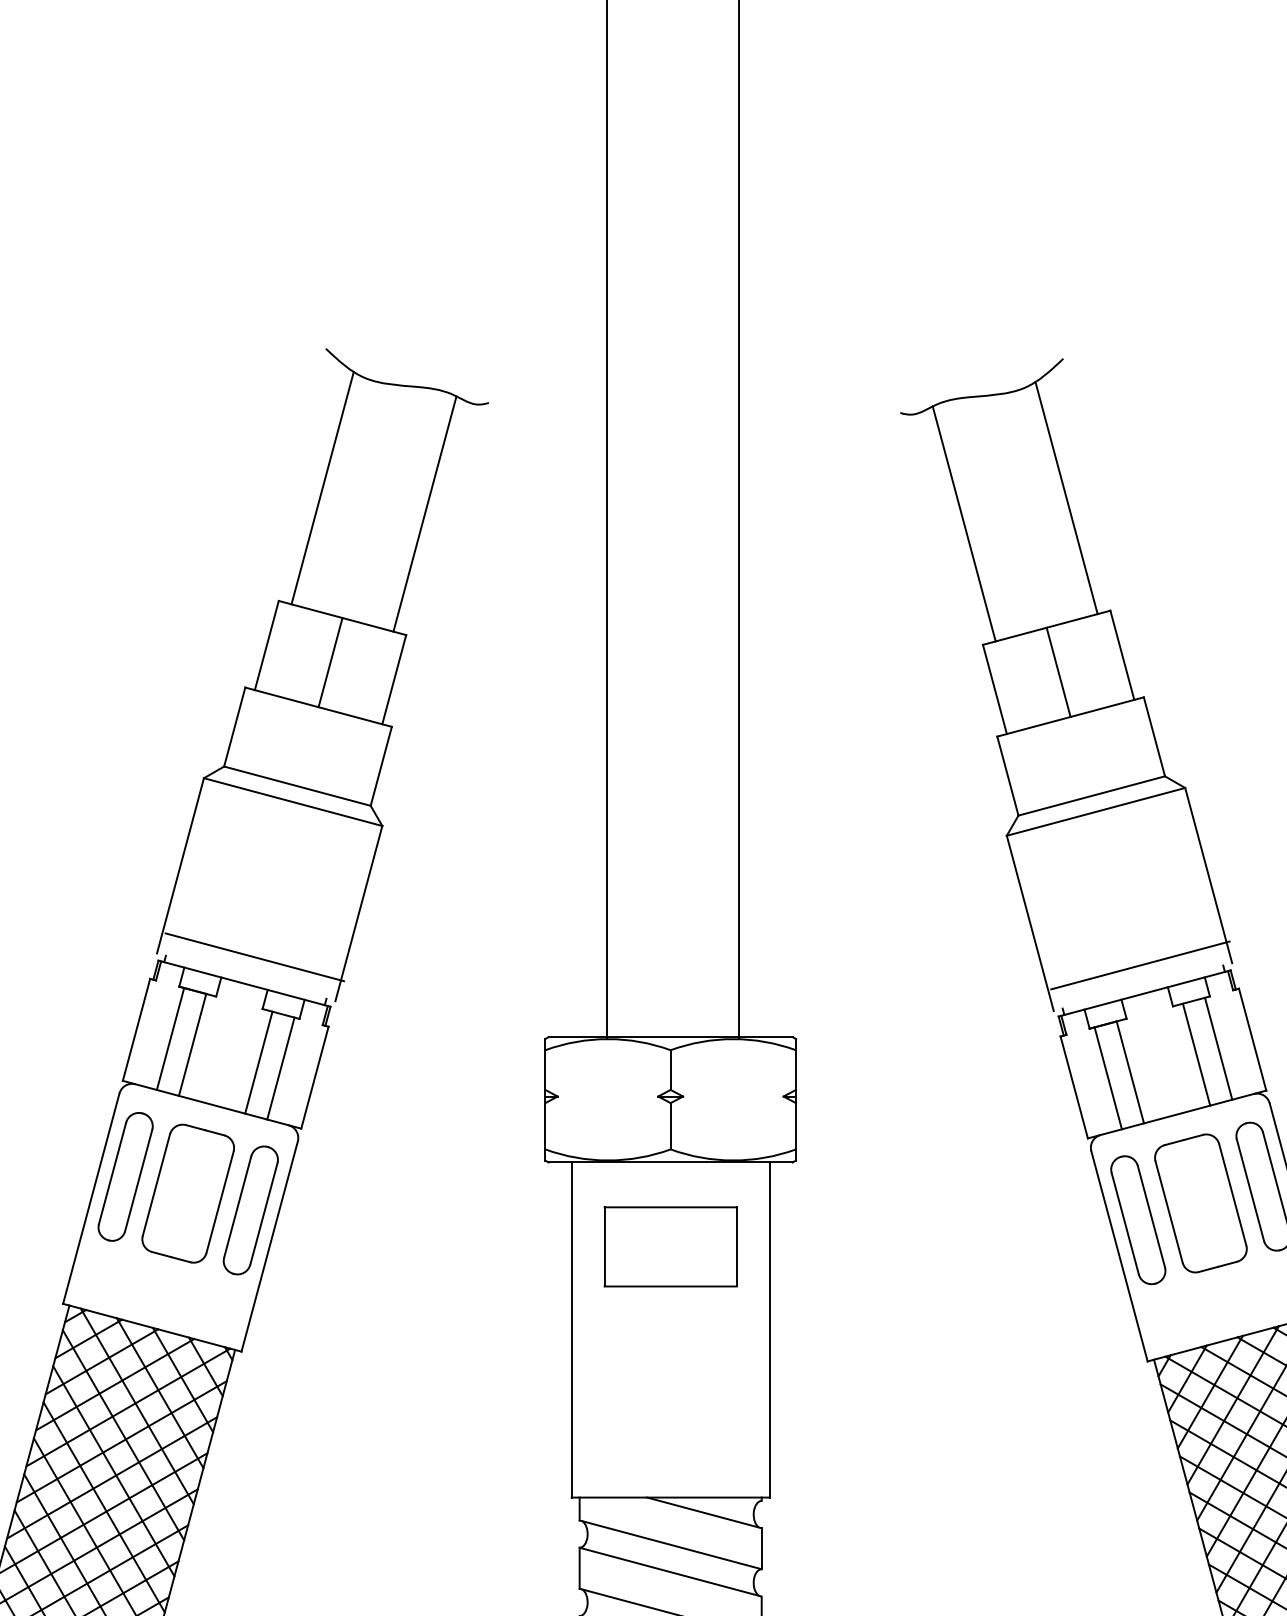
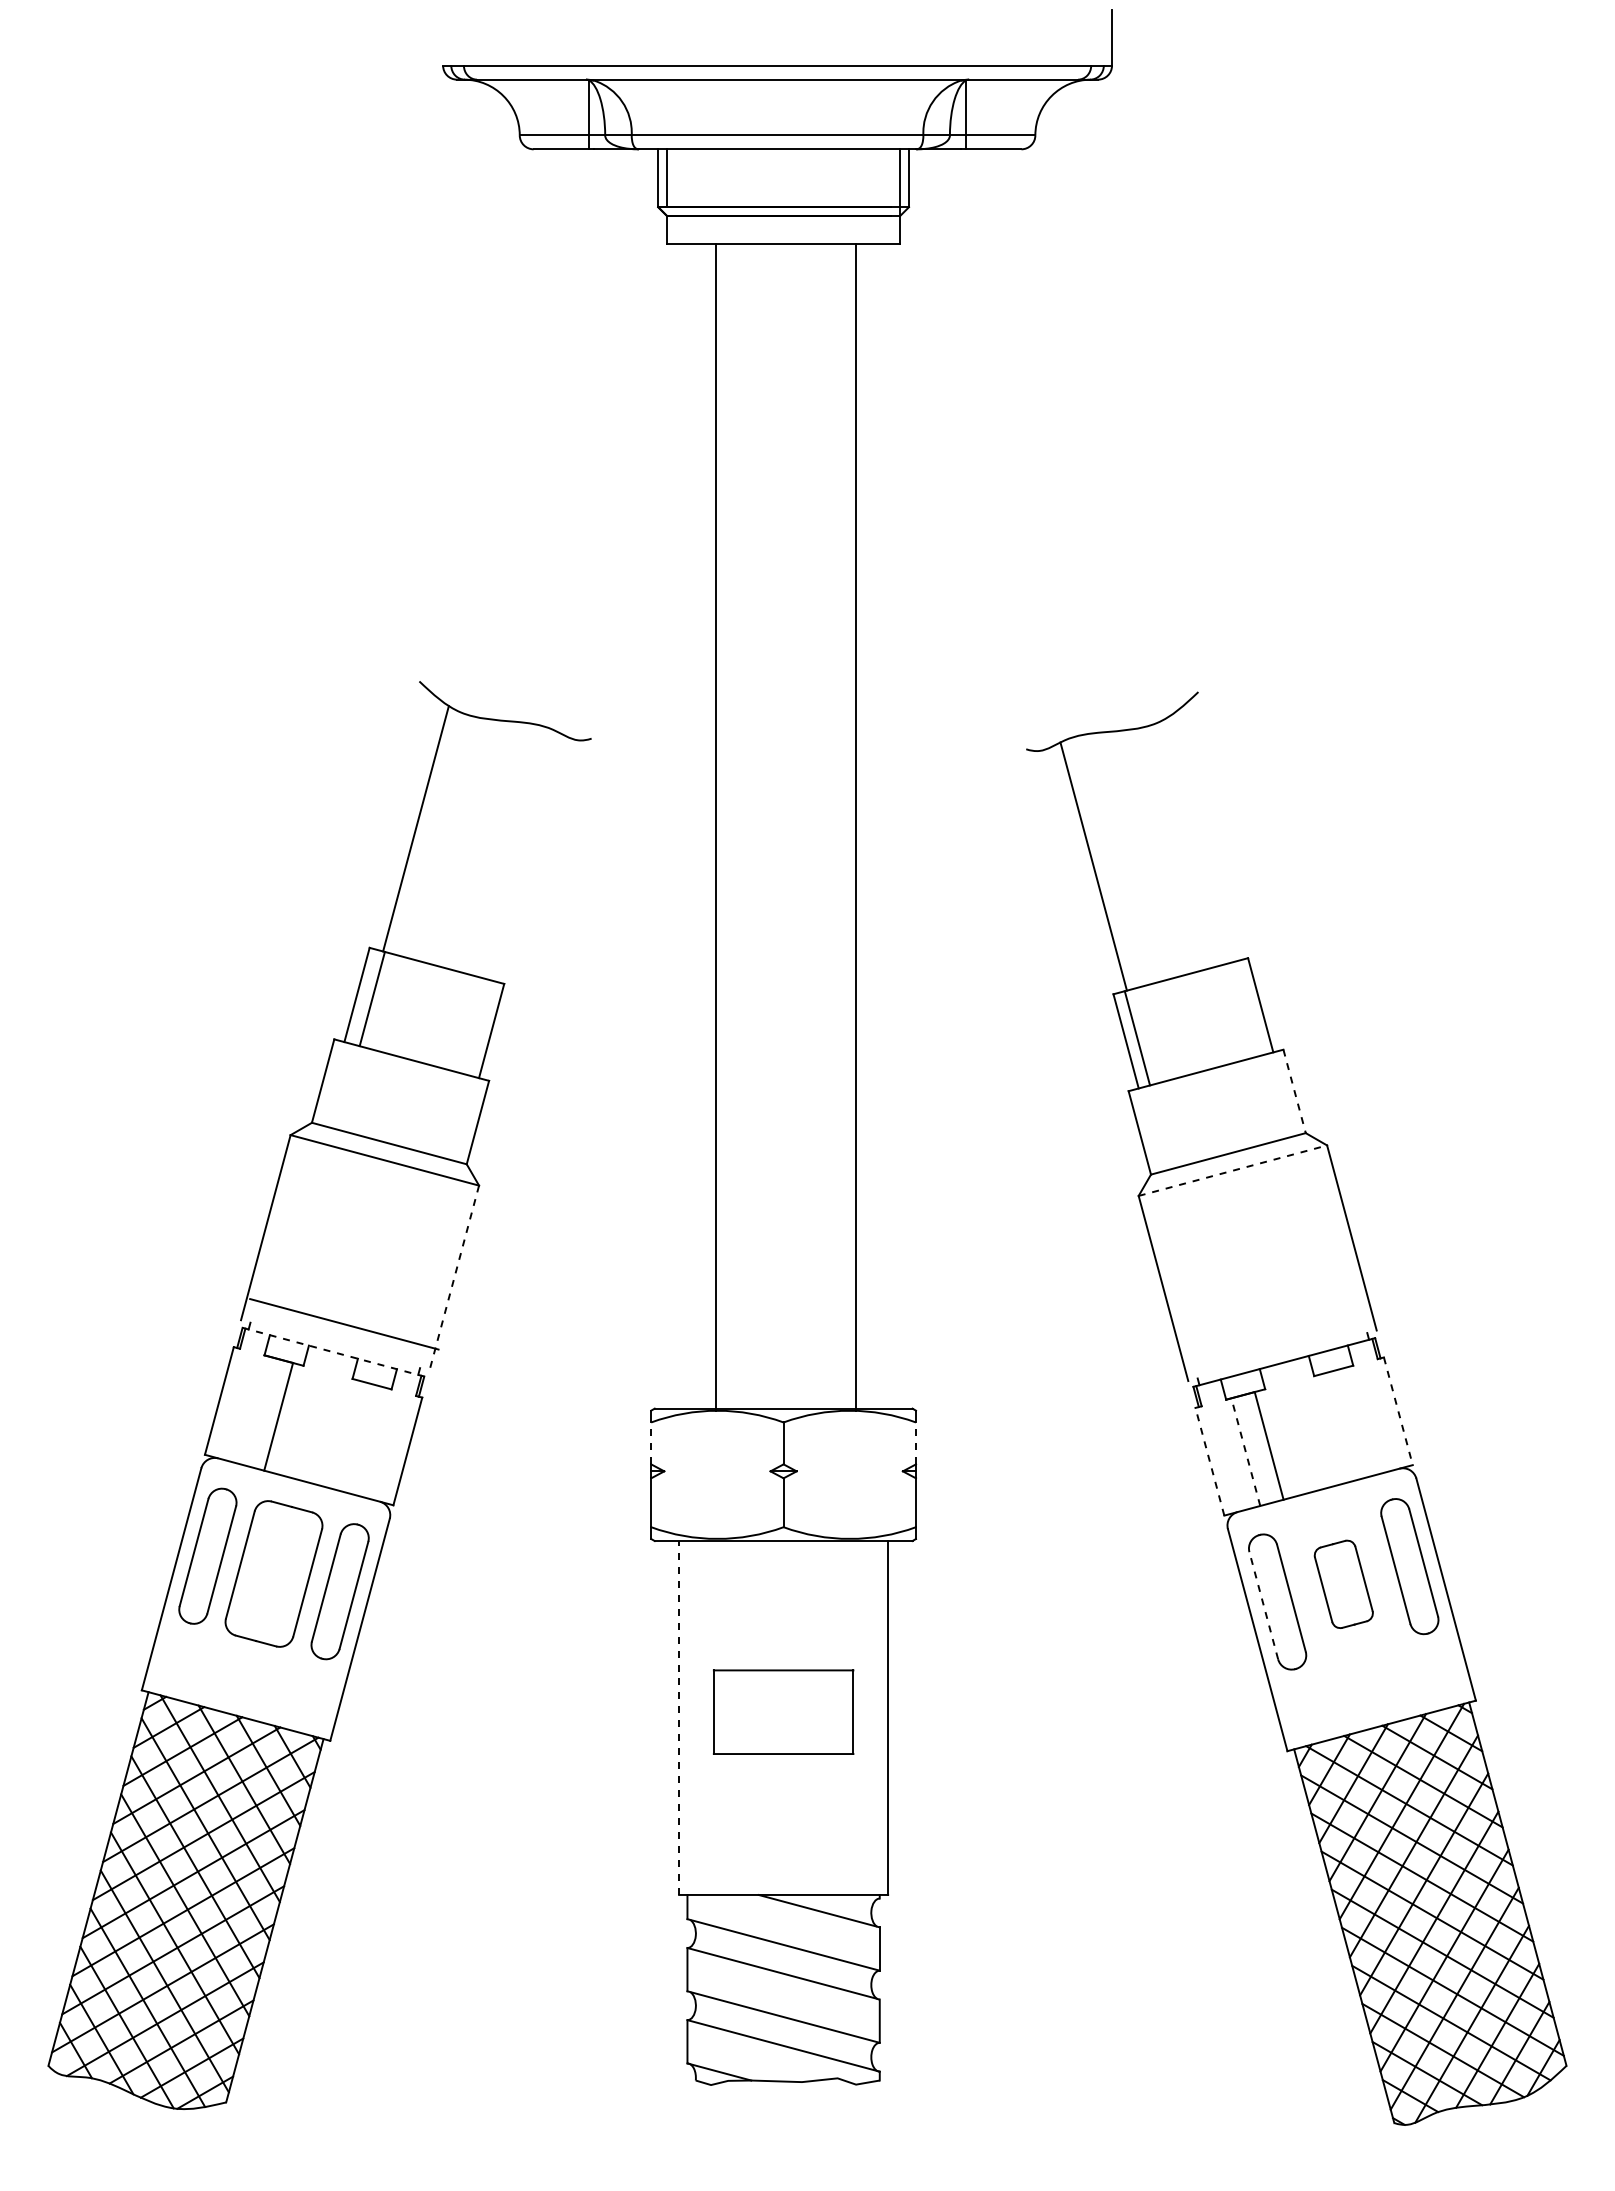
line: (1066, 497) -> (1201, 838), removed
line: (424, 513) -> (523, 855), removed
line: (329, 662) -> (371, 998), moved
line: (1058, 672) -> (1137, 1038), moved
line: (1154, 736) -> (1294, 1091), solid -> dashed
line: (1095, 811) -> (1232, 1170), solid -> dashed
line: (359, 913) -> (454, 1278), solid -> dashed
line: (1140, 965) -> (1279, 1332), removed
line: (244, 984) -> (333, 1352), solid -> dashed
line: (169, 1038) -> (254, 1410), removed
line: (1252, 1039) -> (1398, 1411), solid -> dashed
line: (1217, 1048) -> (1361, 1420), removed
line: (1195, 1055) -> (1338, 1427), removed
line: (258, 1062) -> (348, 1435), removed
line: (280, 1068) -> (371, 1441), removed
line: (545, 1070) -> (651, 1443), solid -> dashed
line: (796, 1070) -> (916, 1443), solid -> dashed
line: (1107, 1078) -> (1245, 1452), solid -> dashed
line: (1073, 1087) -> (1209, 1461), solid -> dashed
part: (1200, 1203) -> (1343, 1584), size x0.6
line: (1124, 1223) -> (1263, 1605), solid -> dashed
part: (670, 1246) -> (783, 1711), moved
line: (572, 1330) -> (679, 1718), solid -> dashed

